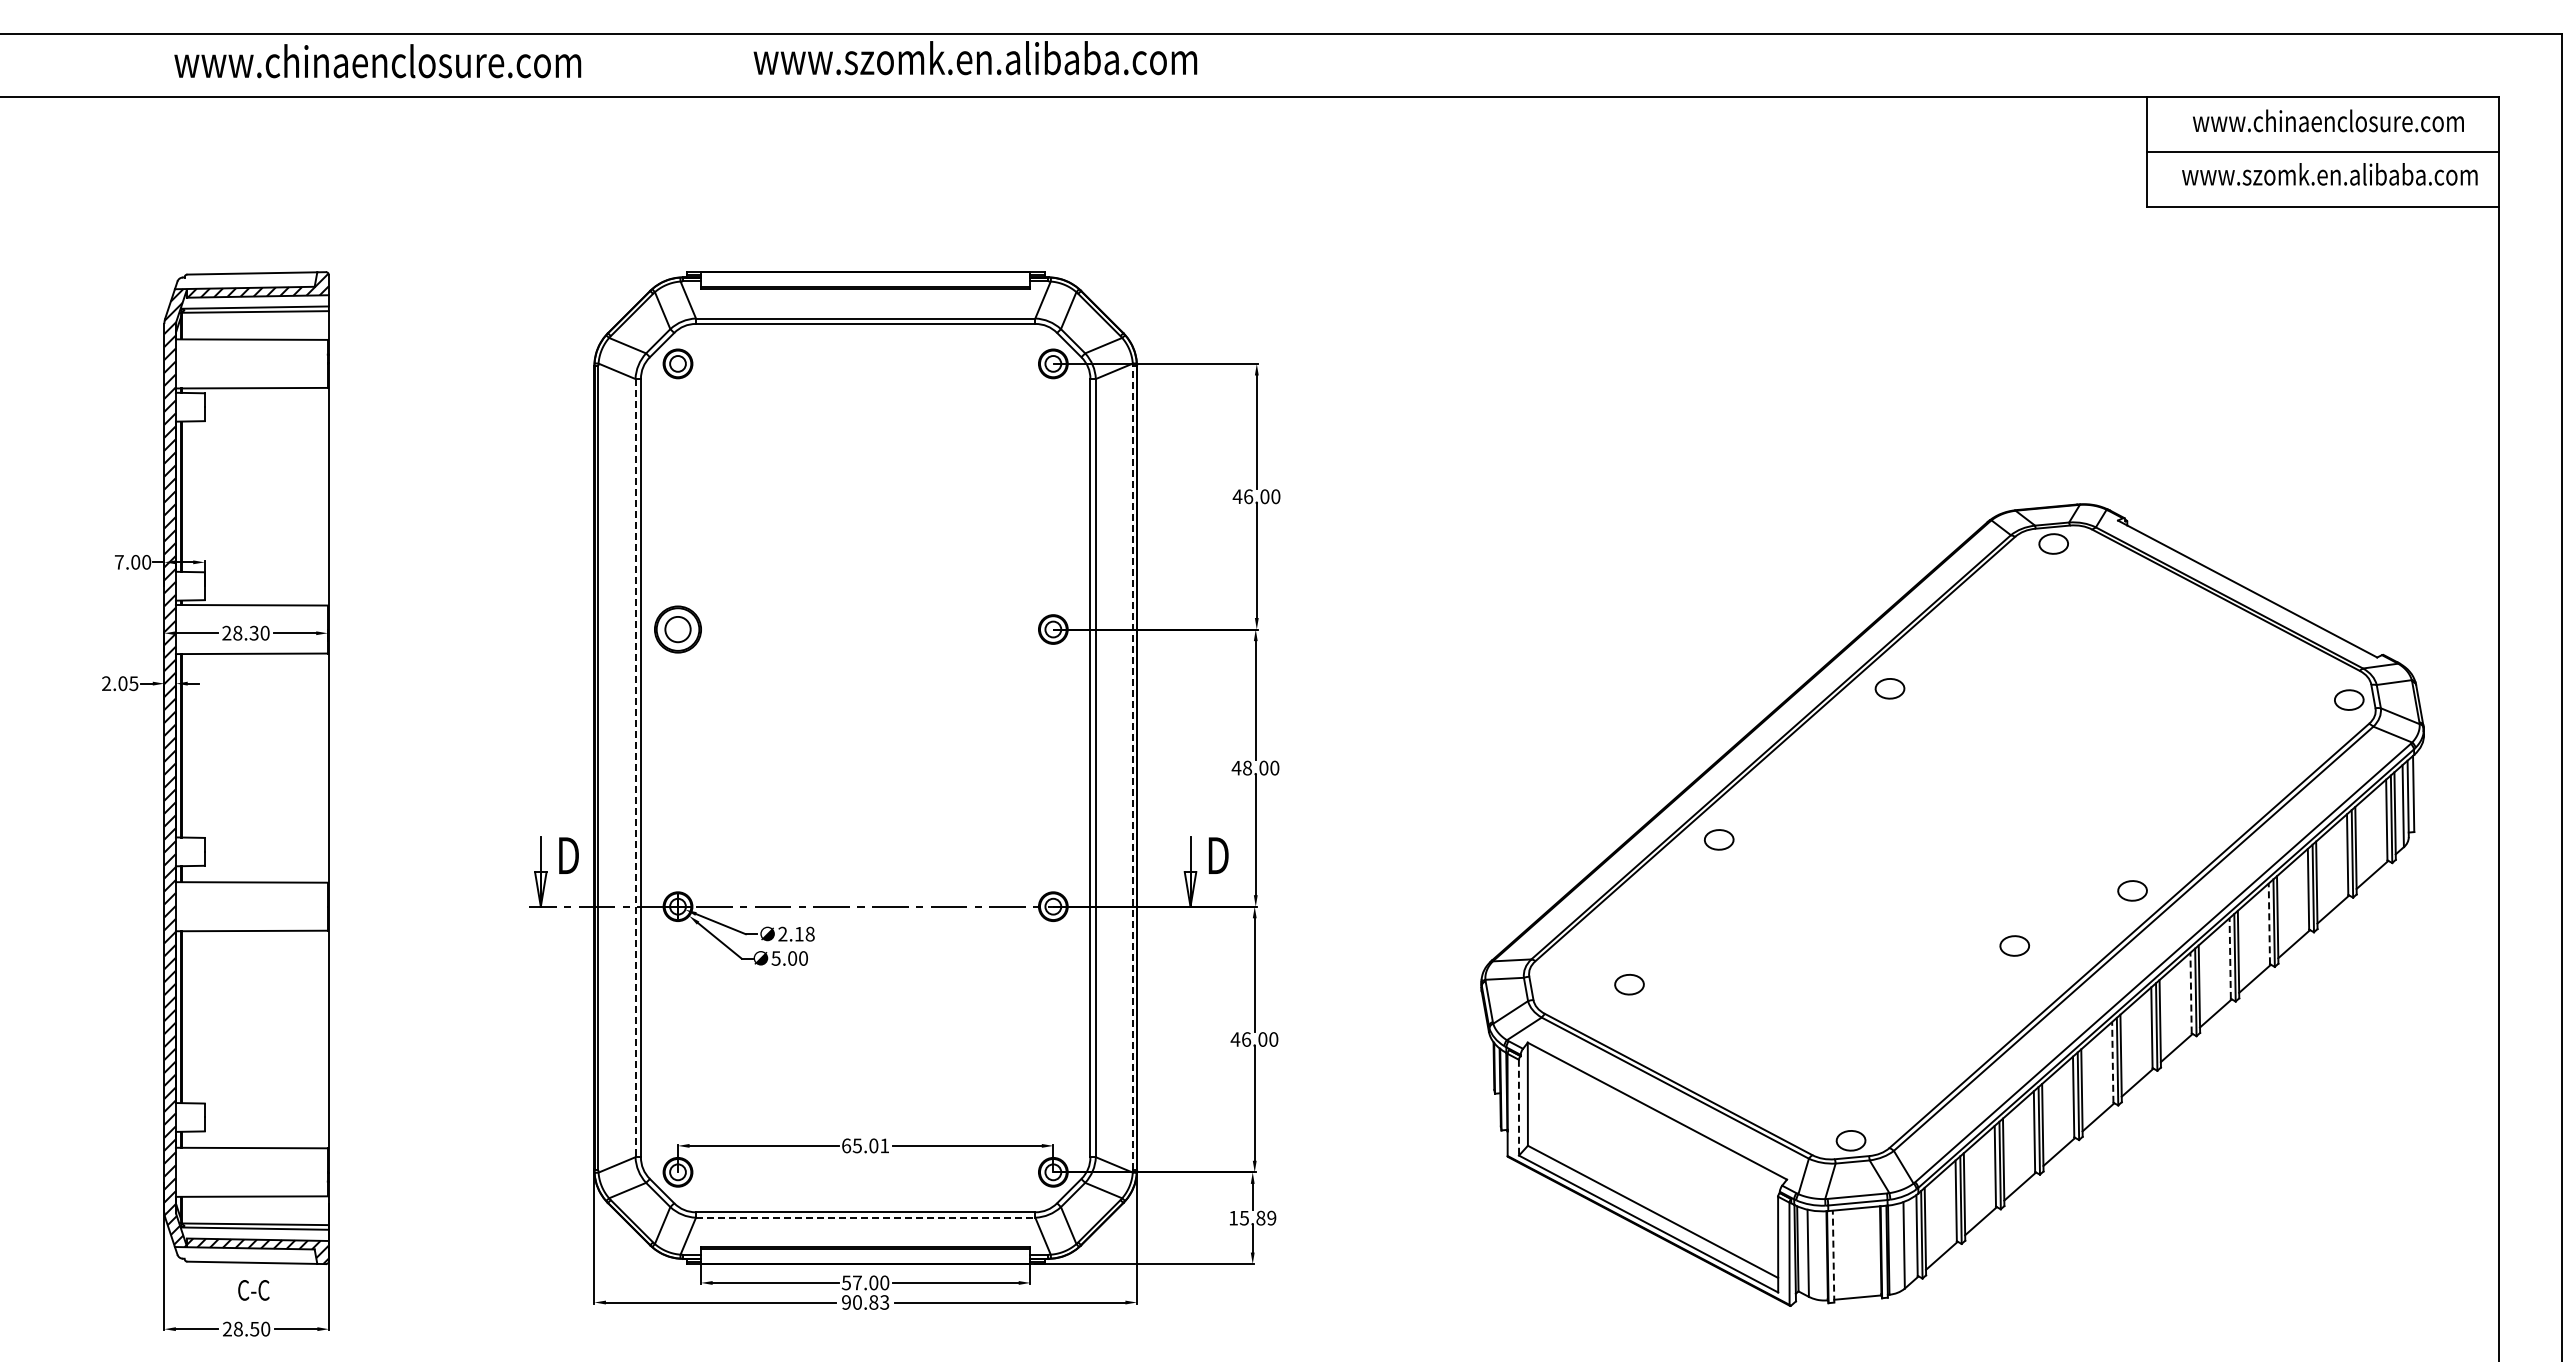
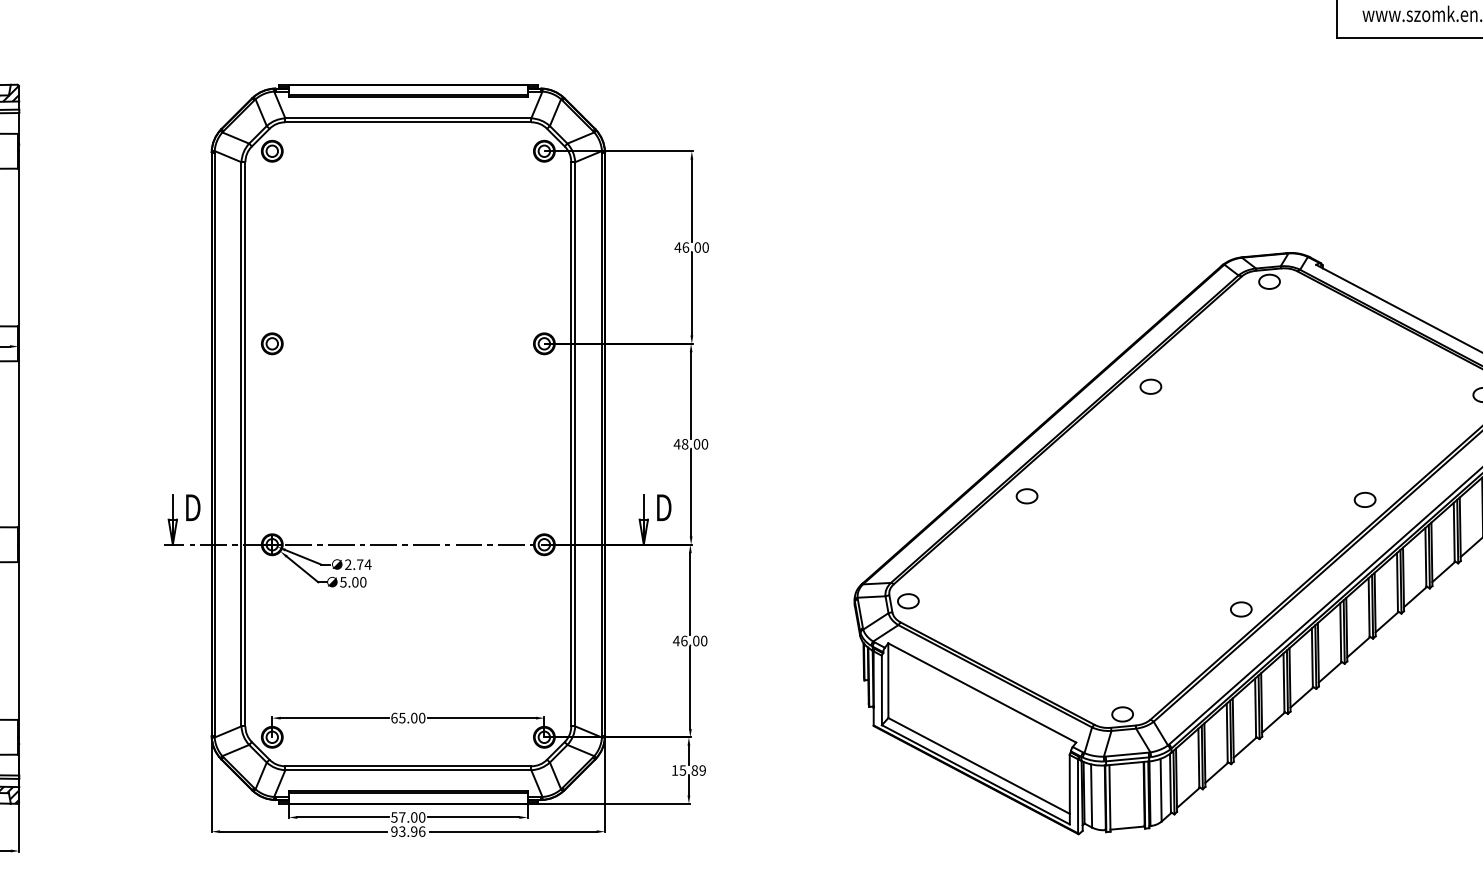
part: (677, 629) -> (271, 343), size x0.62
line: (1132, 767) -> (601, 443), dashed -> solid
line: (635, 768) -> (241, 444), dashed -> solid
part: (2132, 890) -> (1365, 499), moved
line: (2269, 923) -> (1425, 556), dashed -> solid
text: (804, 933) -> (363, 564), 2.18 -> 2.74
part: (2014, 945) -> (1241, 609), moved
line: (2230, 958) -> (1397, 582), dashed -> solid
part: (1629, 984) -> (908, 601), moved
line: (2191, 992) -> (1369, 606), dashed -> solid
line: (2112, 1061) -> (1312, 656), dashed -> solid
line: (1518, 1107) -> (881, 690), dashed -> solid
text: (884, 1145) -> (421, 717), 65.01 -> 65.00
line: (865, 1217) -> (408, 770), dashed -> solid
line: (1833, 1256) -> (1109, 798), dashed -> solid
text: (871, 1302) -> (412, 831), 90.83 -> 93.96

